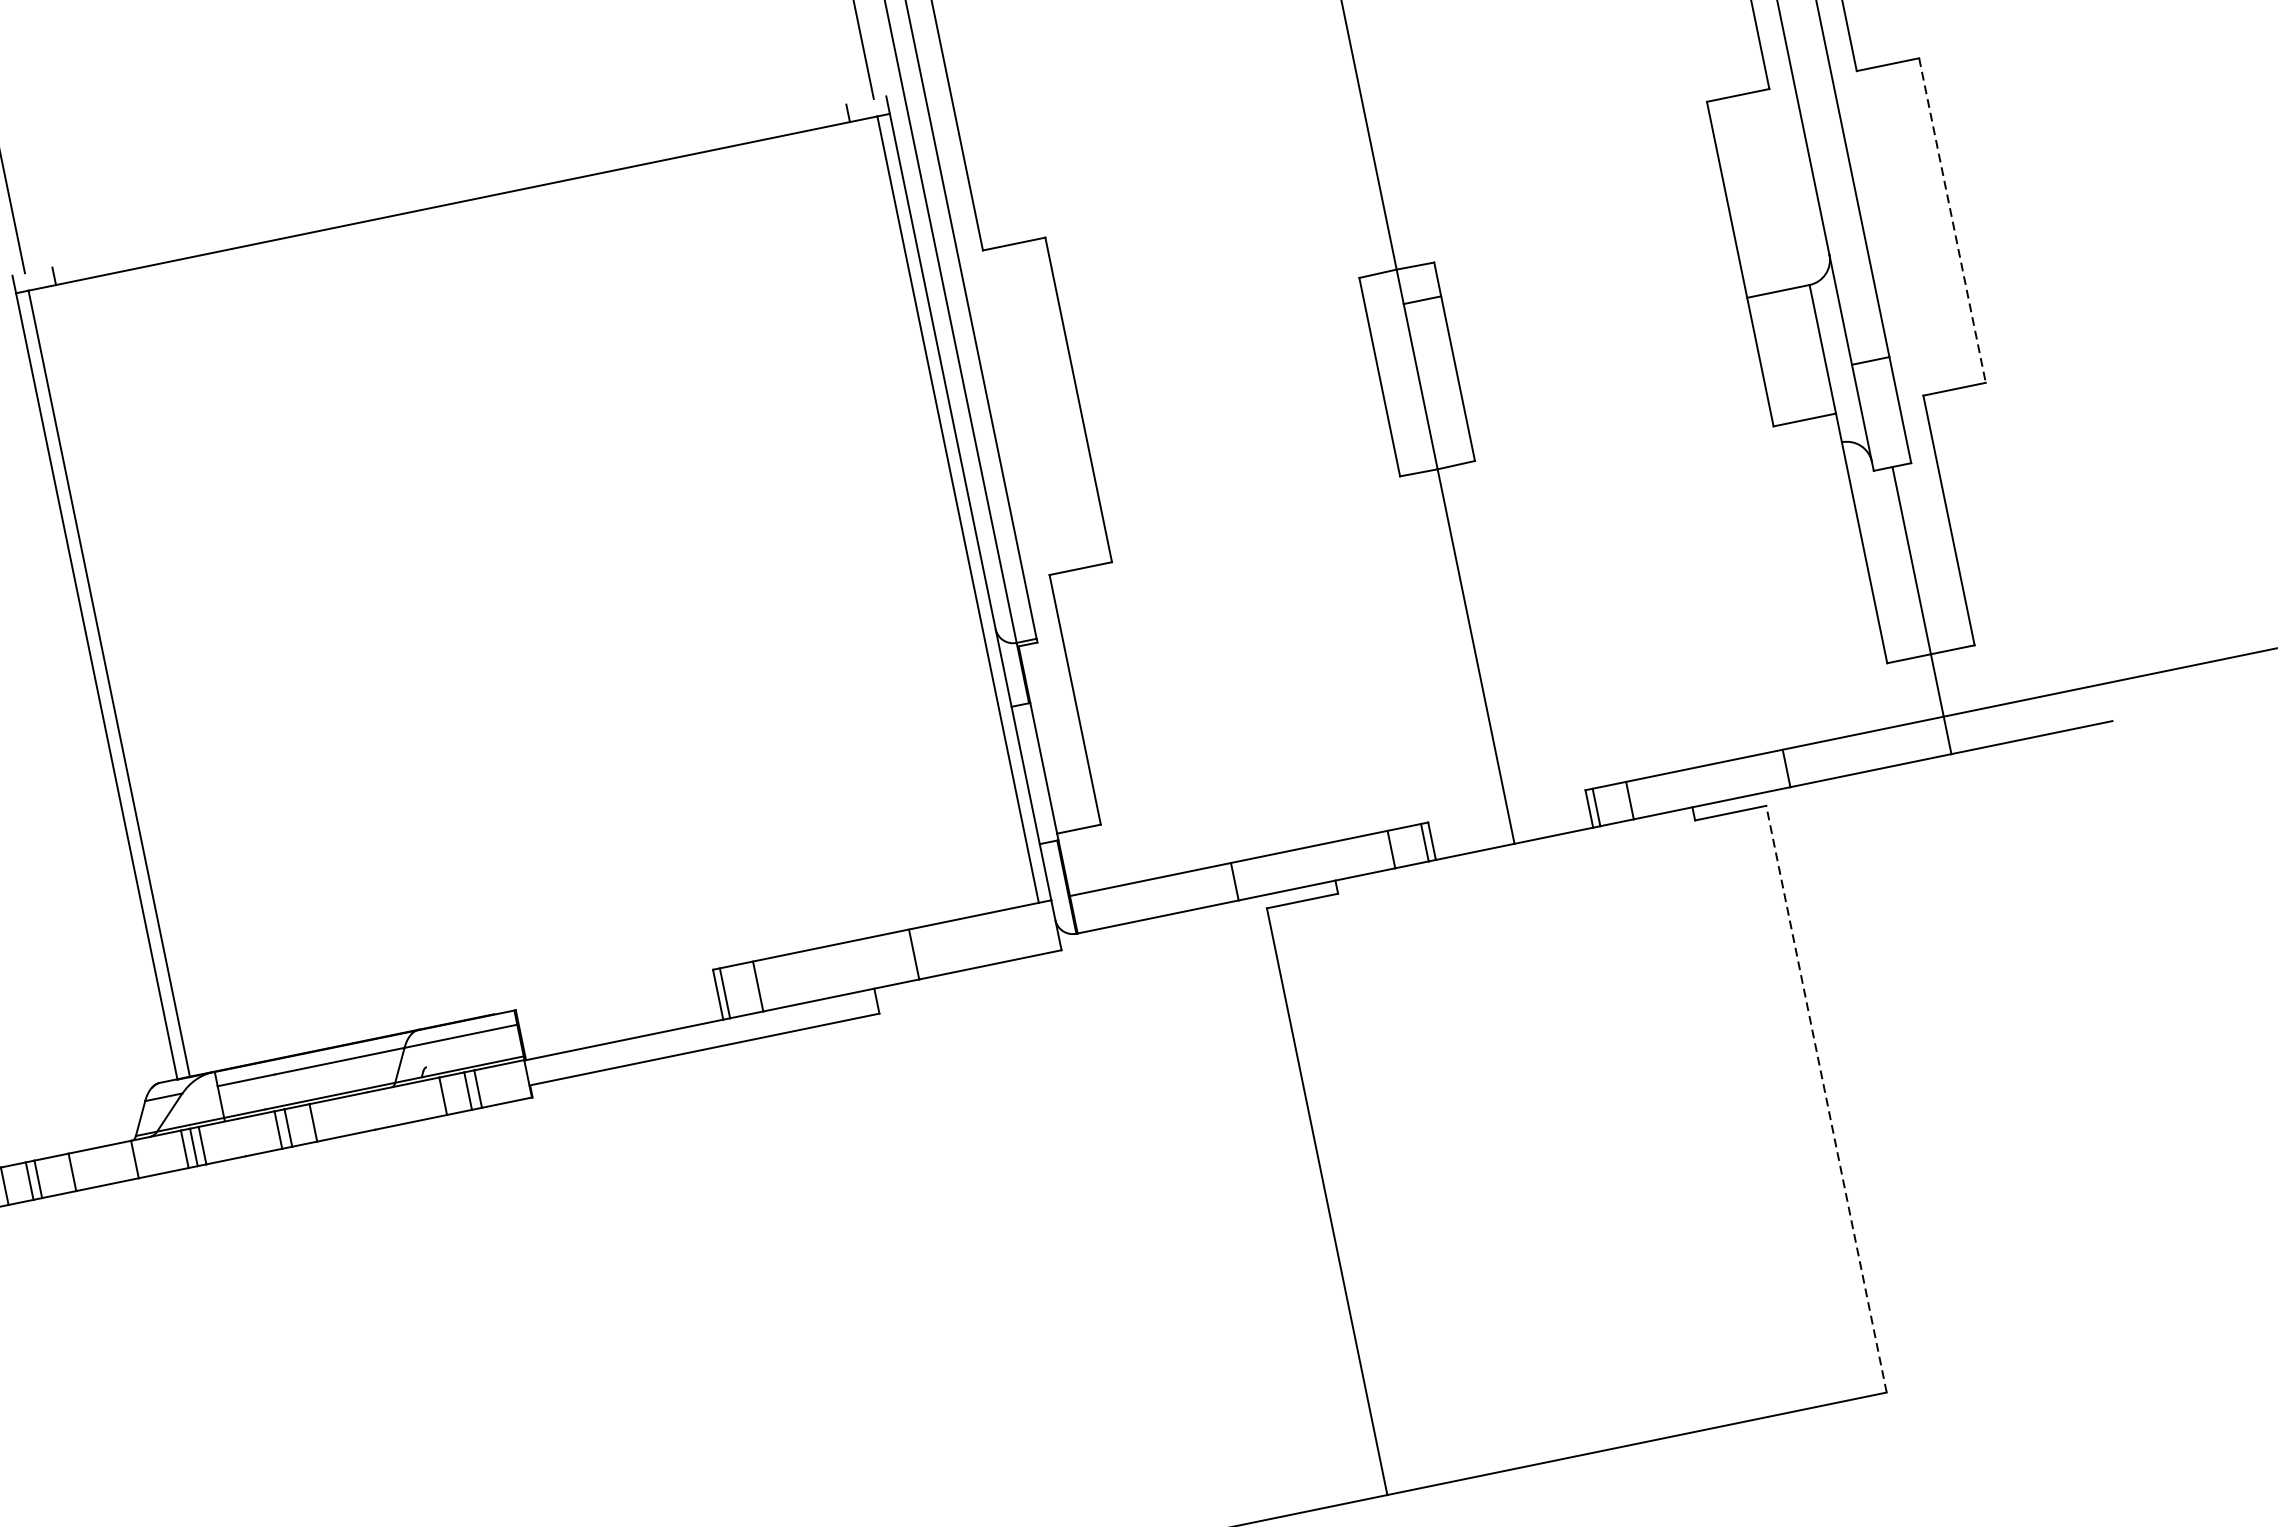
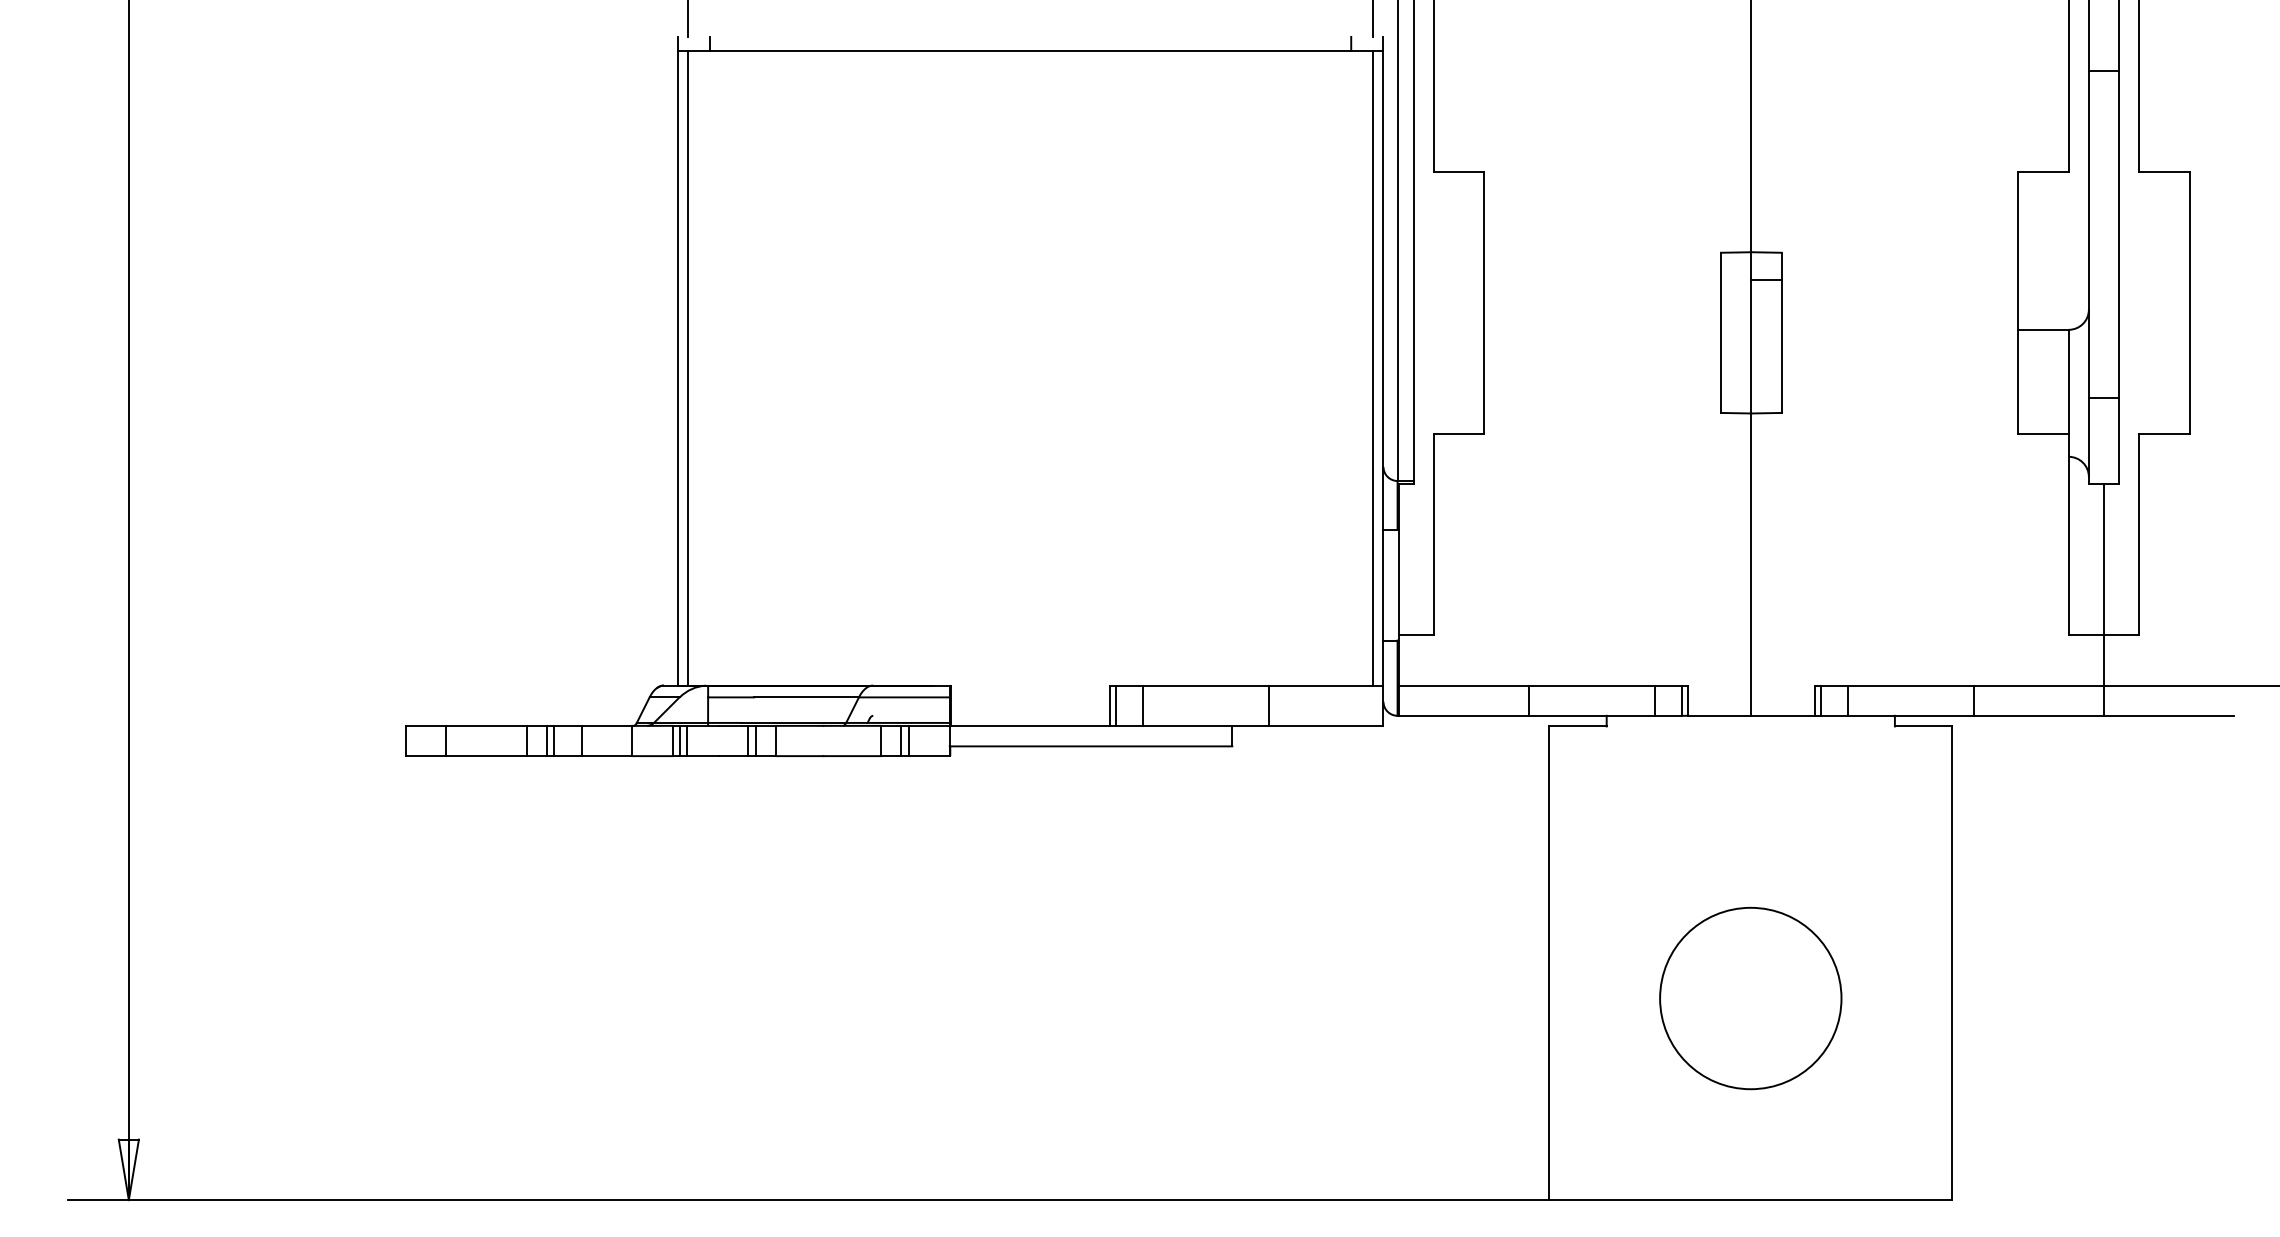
line: (1952, 221) -> (2189, 303), dashed -> solid
line: (1826, 1099) -> (1952, 963), dashed -> solid
circle: (1585, 1194) -> (1750, 998), added

